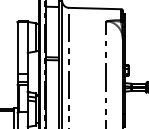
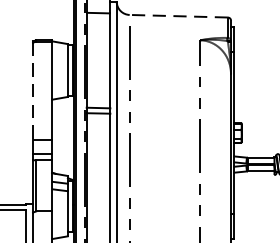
line: (94, 8) -> (177, 16), solid -> dashed
line: (17, 48) -> (32, 91), solid -> dashed

